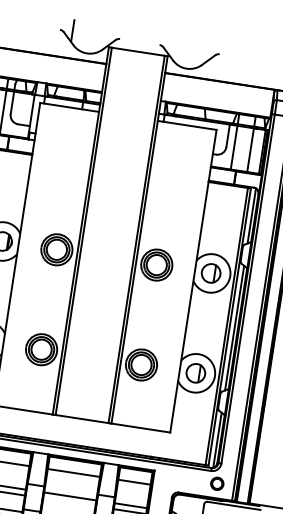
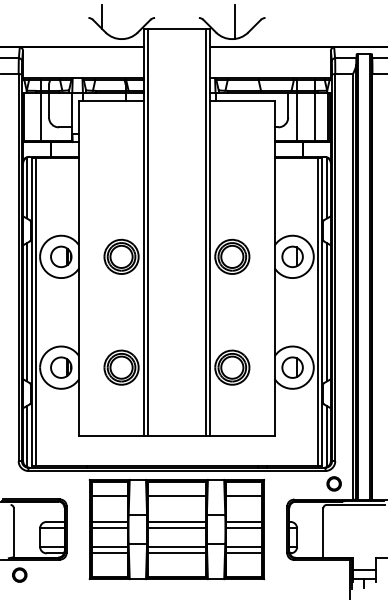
line: (191, 54) -> (234, 22), added
line: (68, 502) -> (176, 528), added

